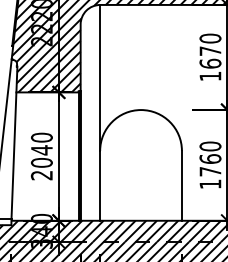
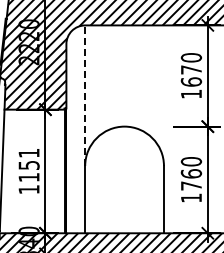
line: (100, 77) -> (85, 95), solid -> dashed
text: (41, 156) -> (28, 171), 2040 -> 1151

